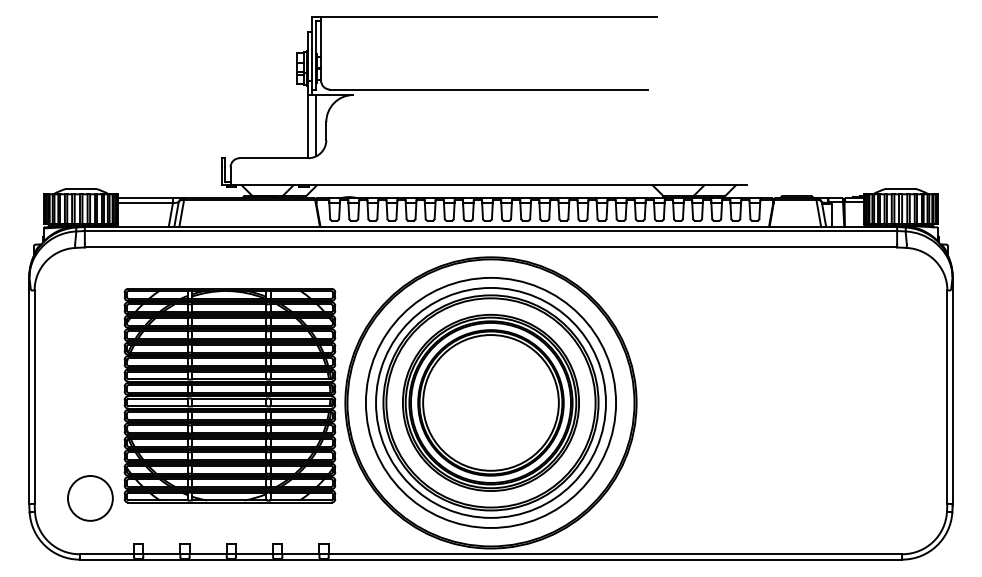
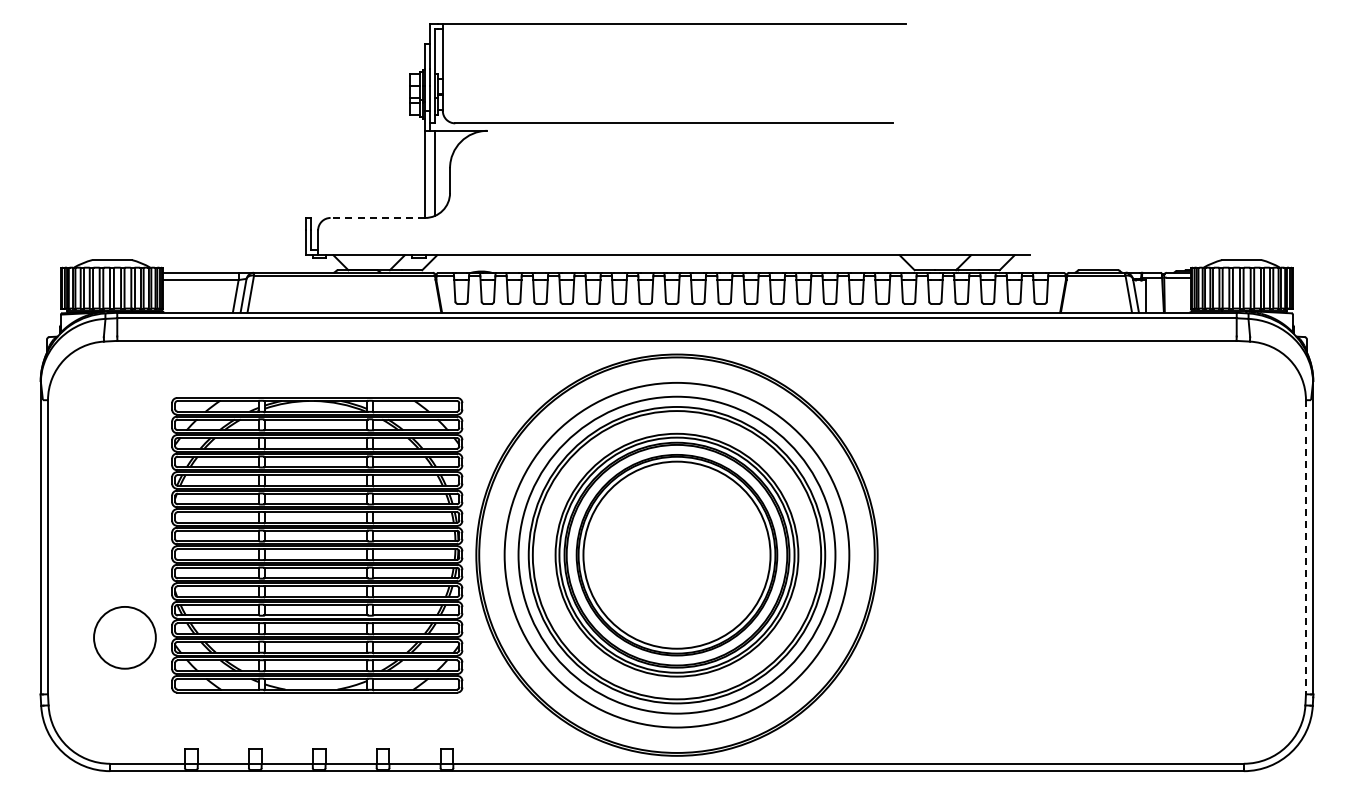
line: (273, 157) -> (377, 217), solid -> dashed
line: (947, 397) -> (1305, 547), solid -> dashed
circle: (90, 498) -> (124, 637), moved

